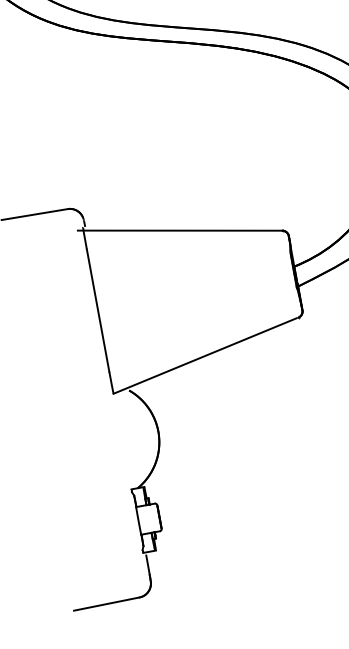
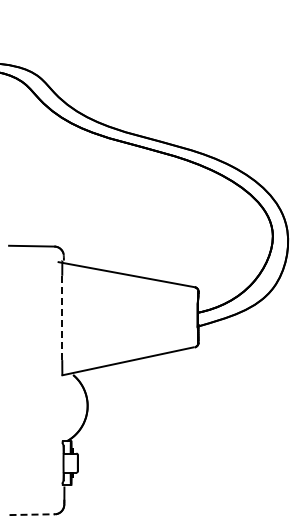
line: (98, 309) -> (62, 317), solid -> dashed
line: (107, 603) -> (32, 514), solid -> dashed

